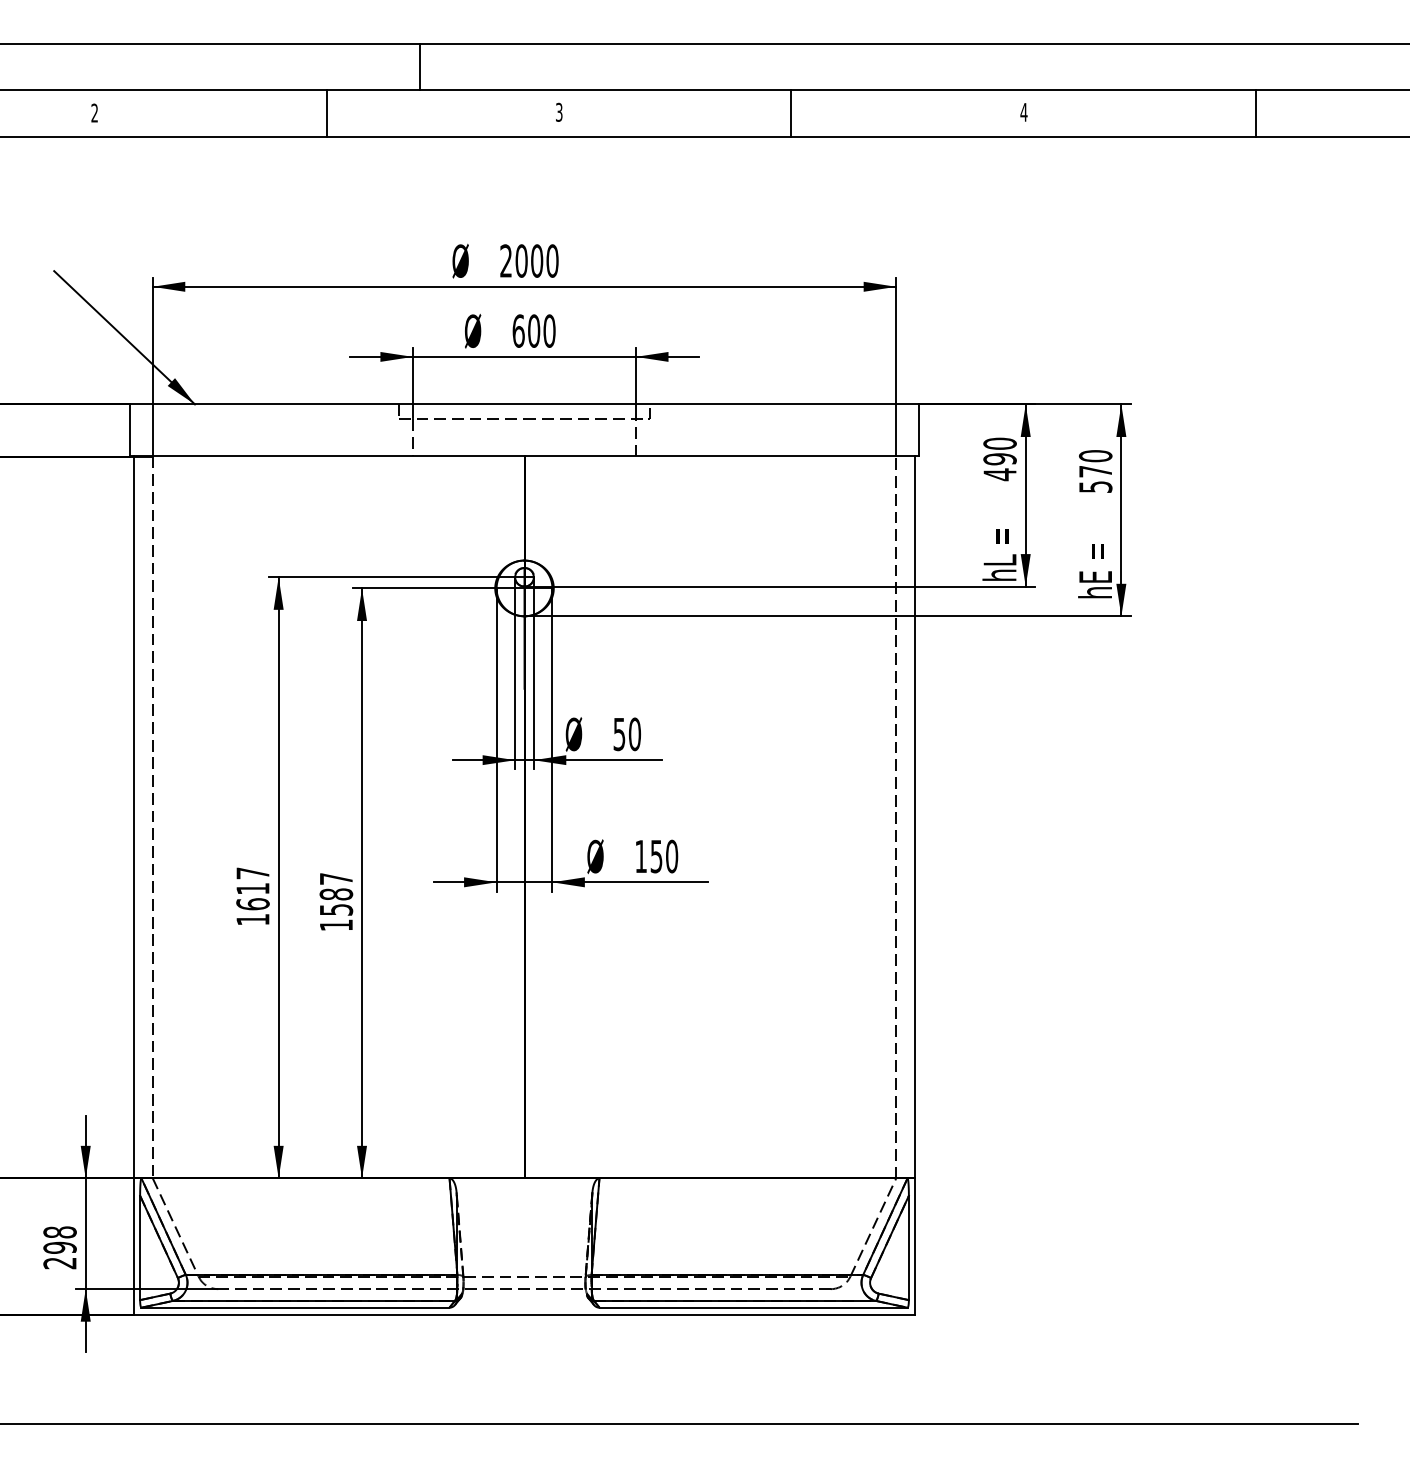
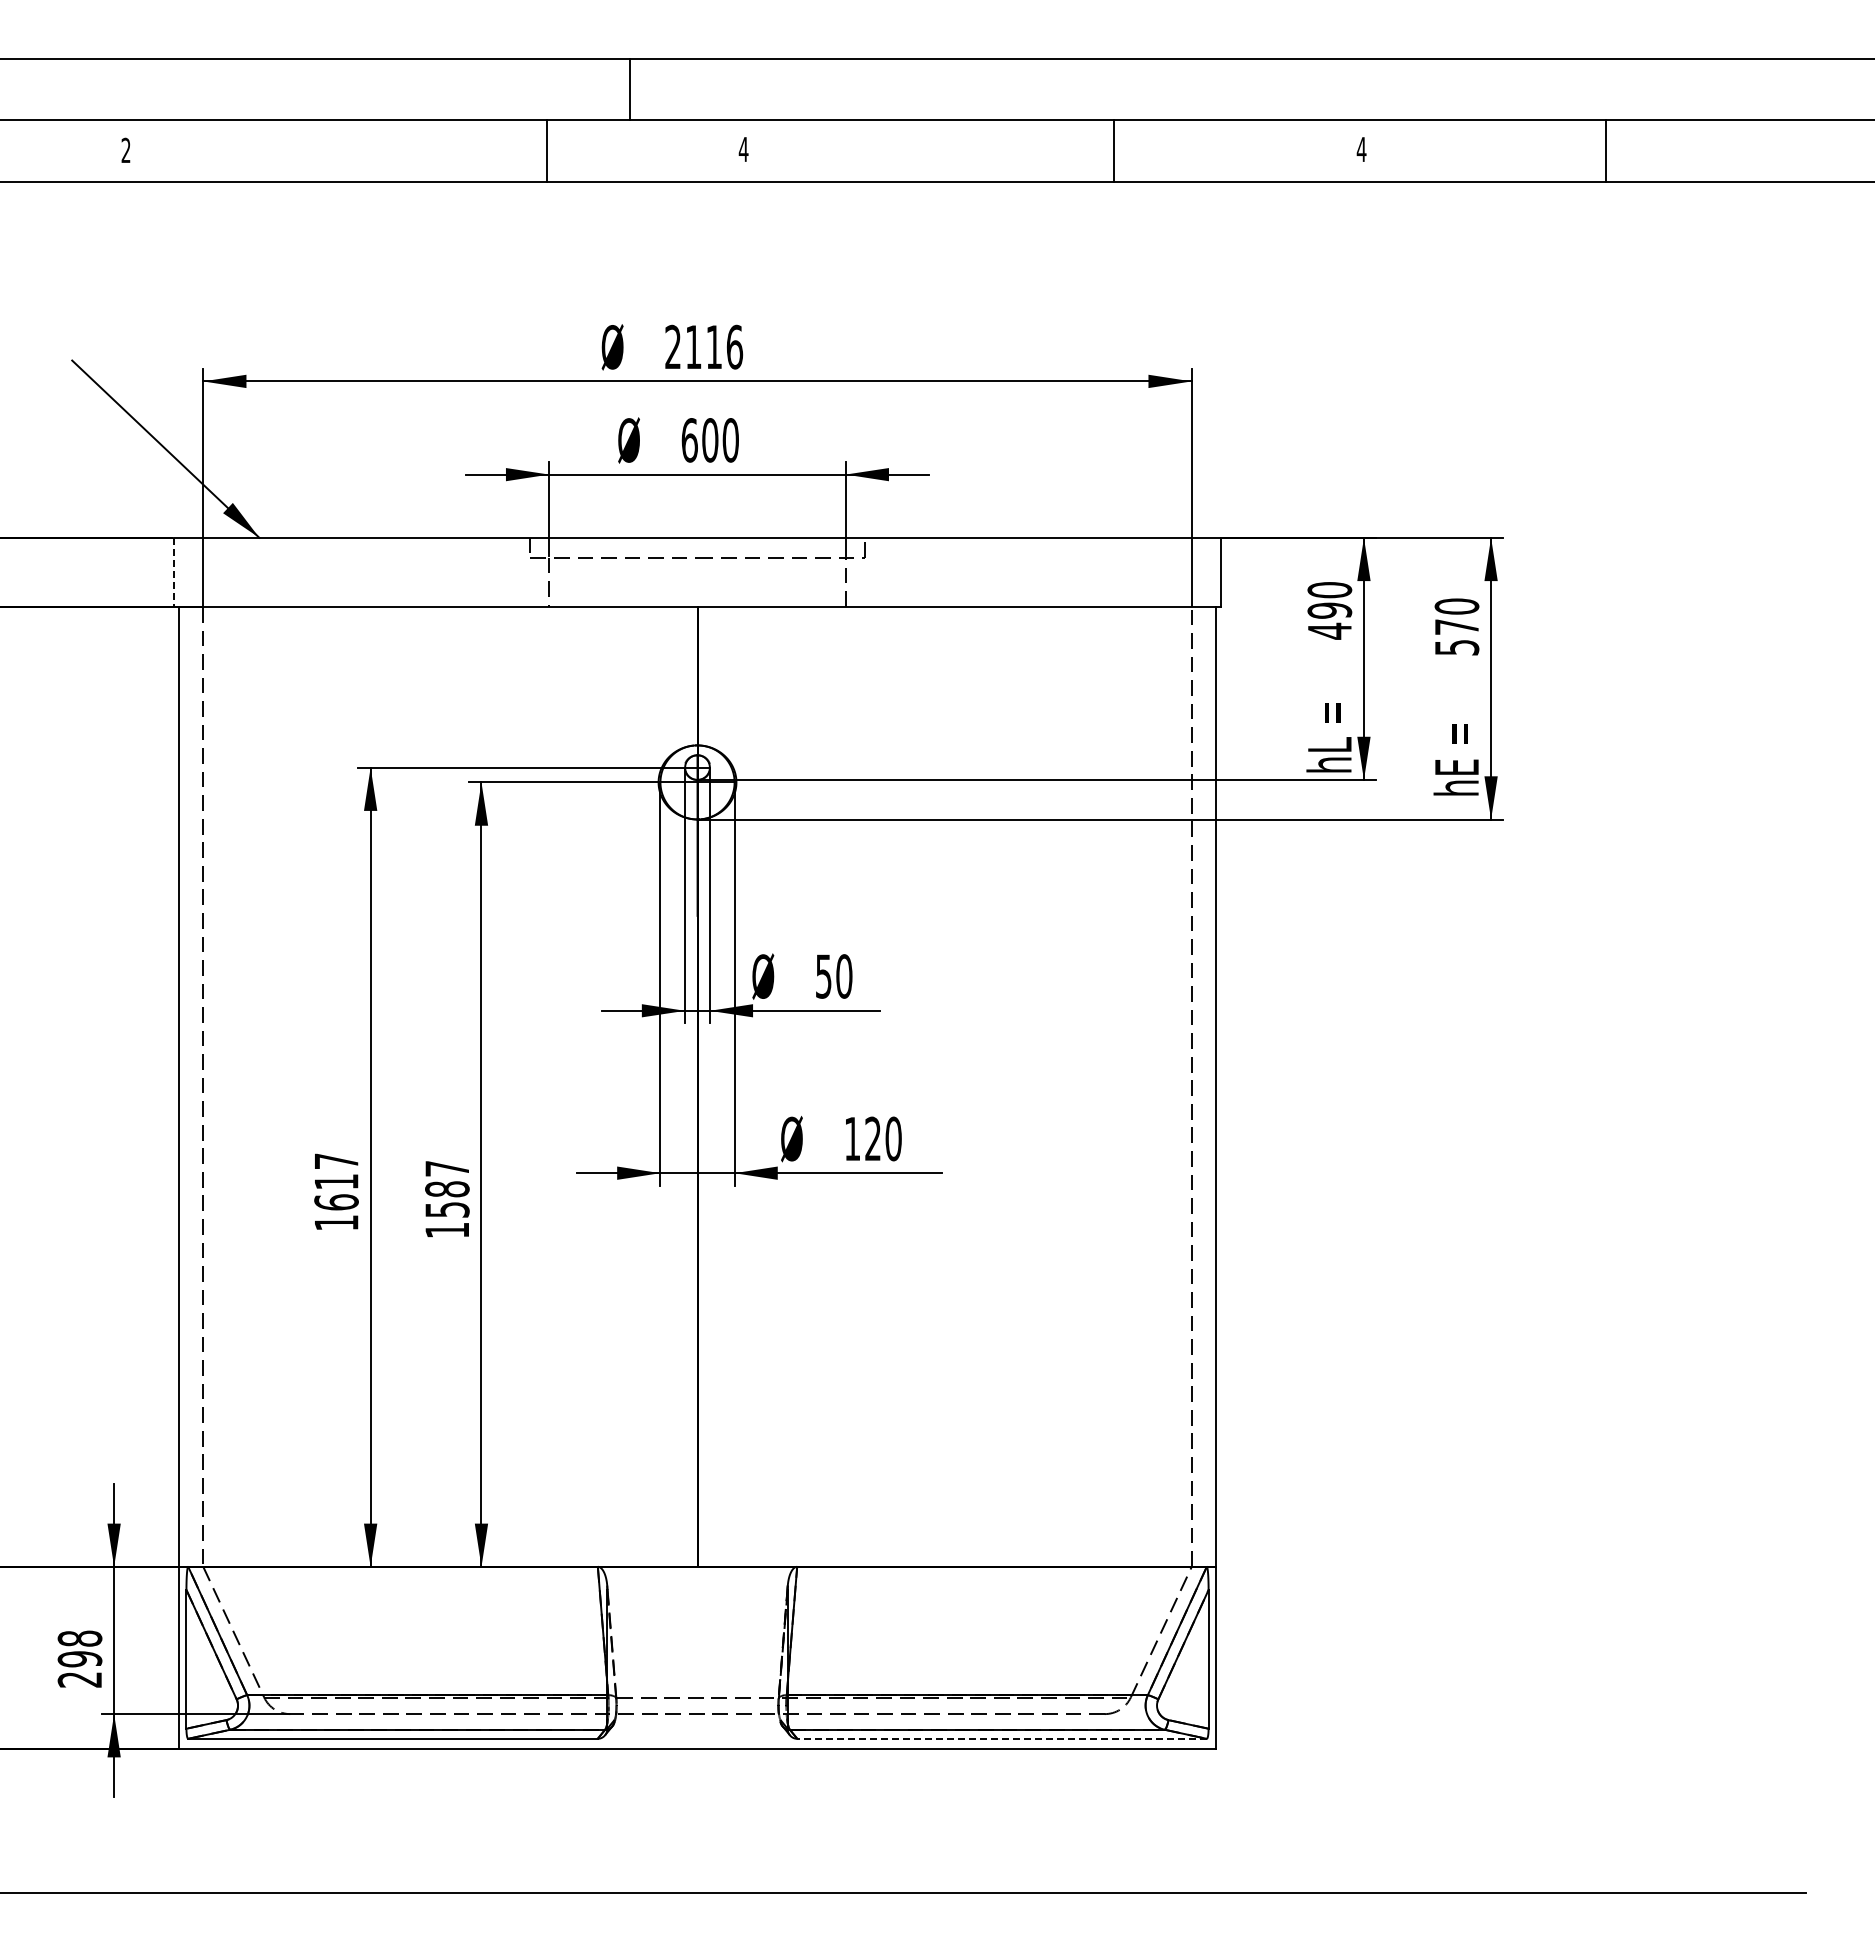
line: (419, 67) -> (630, 89), moved
text: (559, 112) -> (743, 149), 3 -> 4
line: (326, 113) -> (546, 151), moved
line: (791, 113) -> (1114, 151), moved
line: (1256, 113) -> (1606, 151), moved
text: (537, 260) -> (714, 346), 2000 -> 2116
line: (130, 430) -> (173, 572), solid -> dashed
text: (656, 856) -> (872, 1138), 150 -> 120
line: (753, 1307) -> (1002, 1738), solid -> dashed

